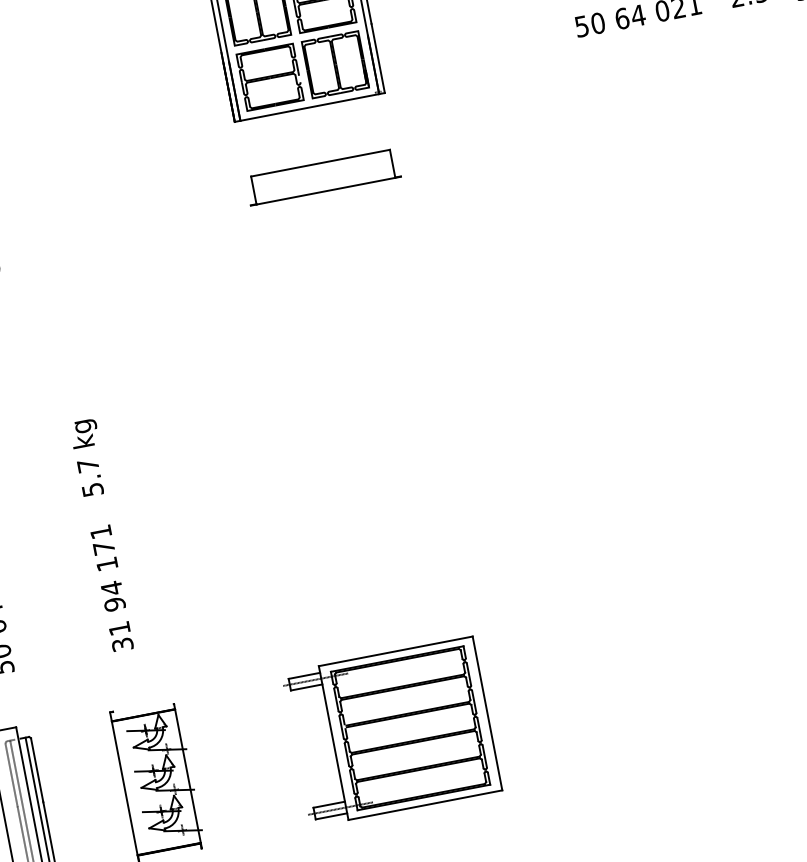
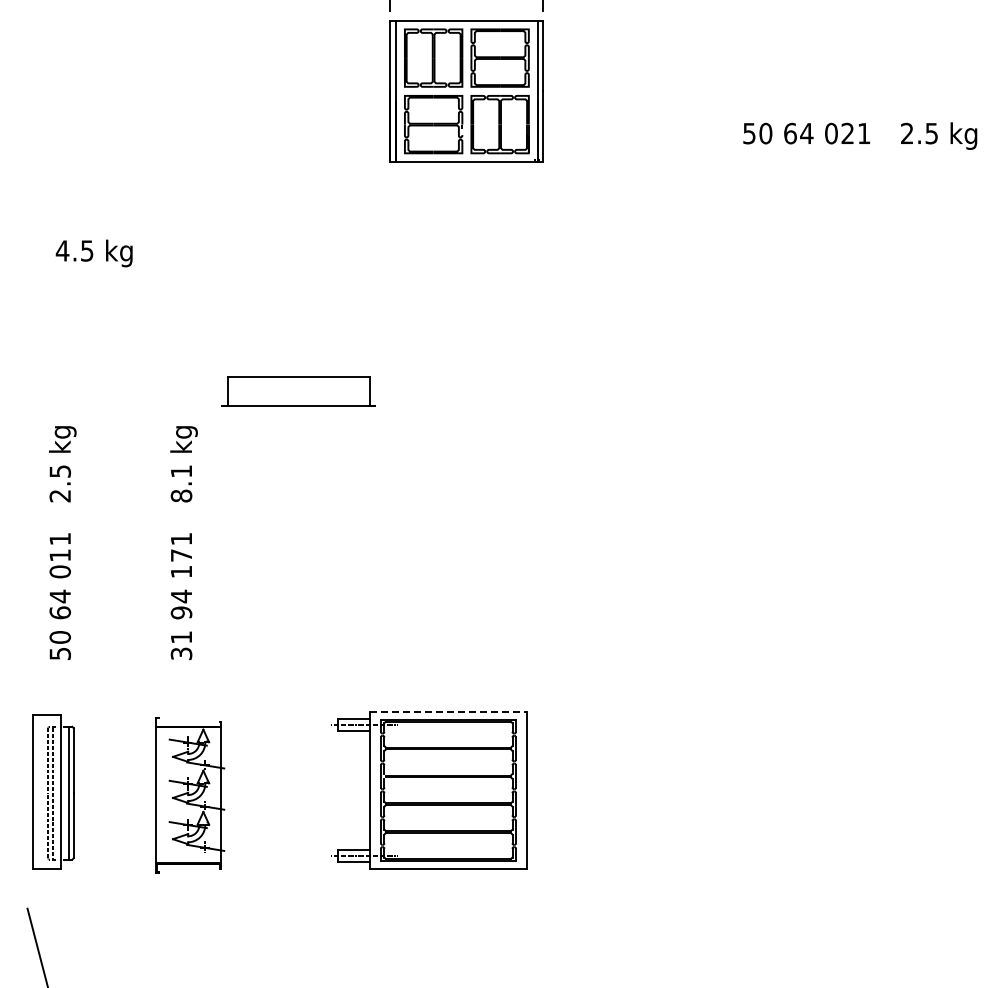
part: (322, 177) -> (298, 391), moved
text: (90, 477) -> (181, 483), 5.7 -> 8.1
line: (395, 651) -> (448, 712), solid -> dashed

